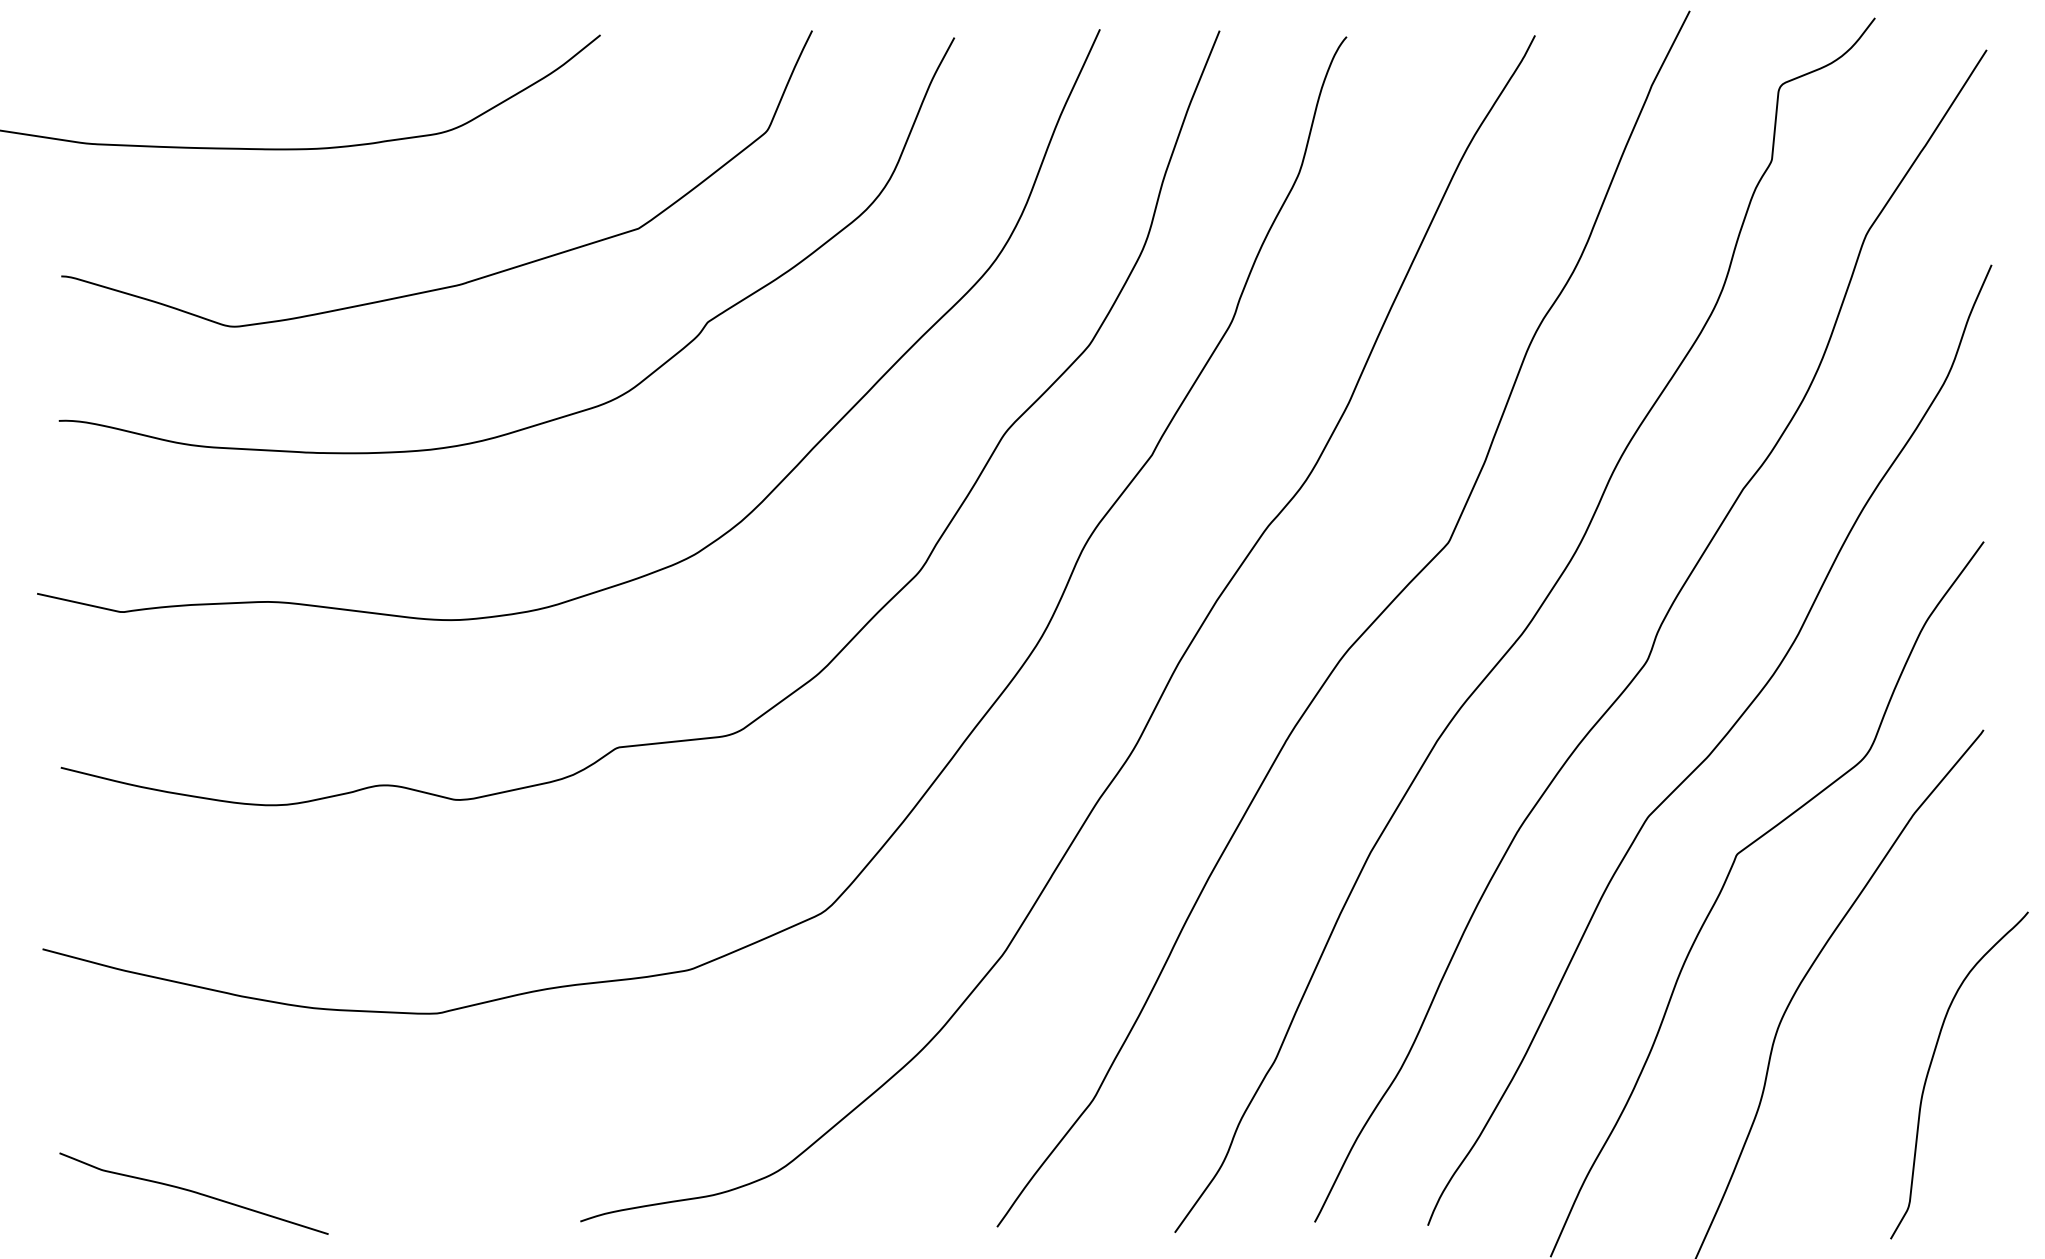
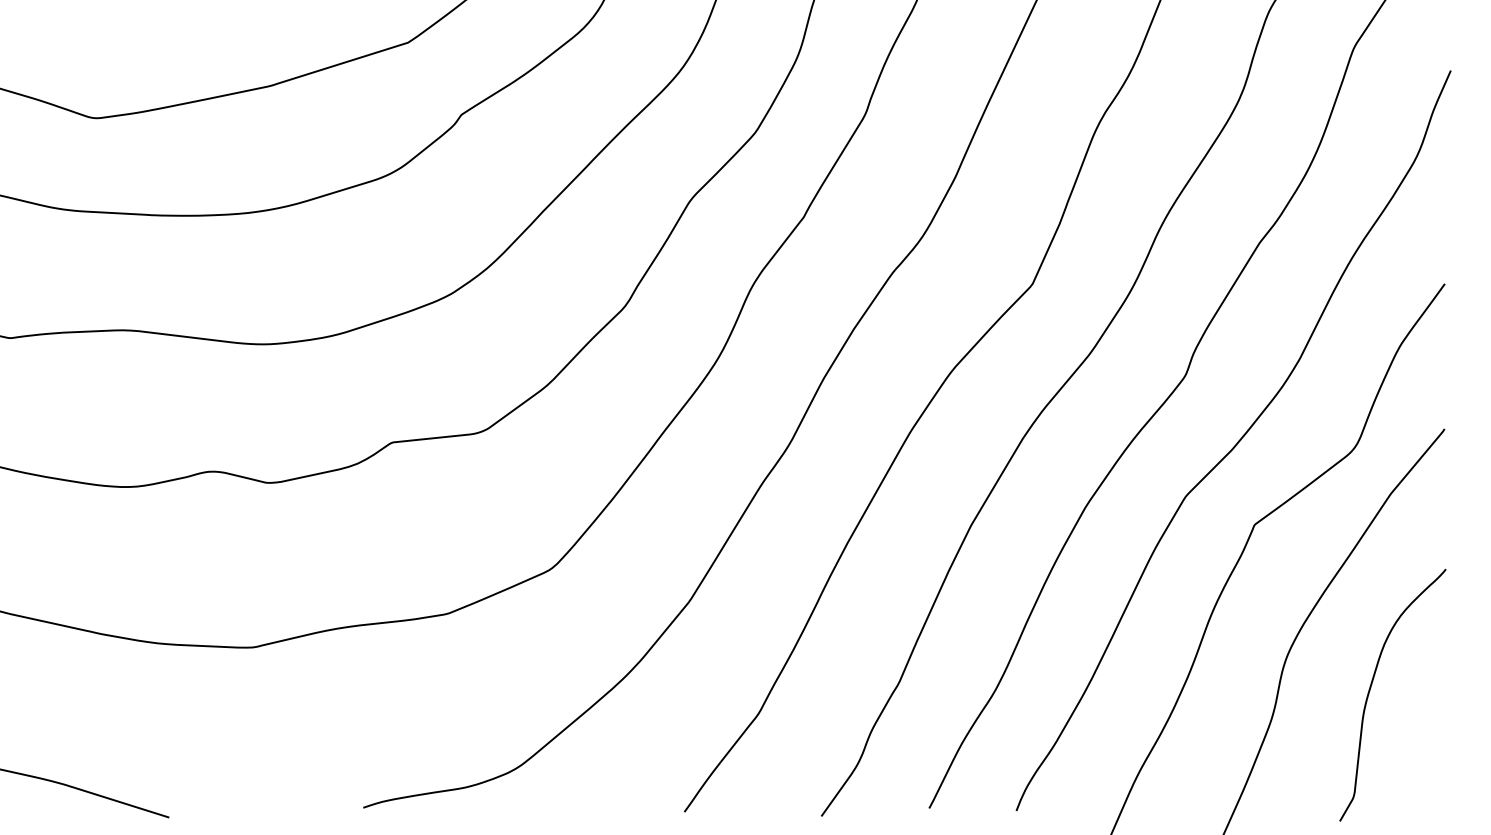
curve: (1931, 1065) -> (1371, 687), moved

